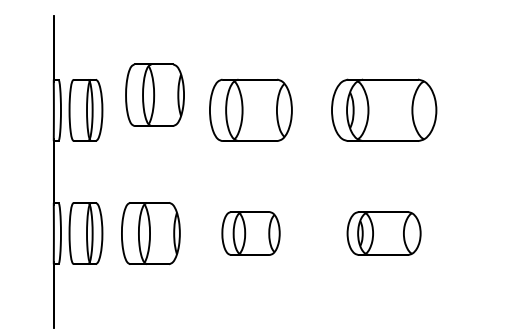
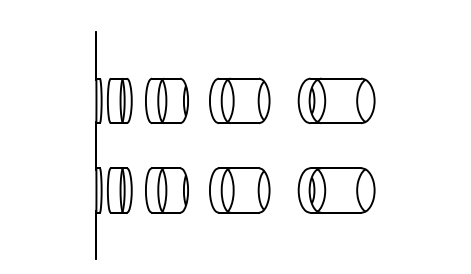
part: (154, 94) -> (166, 100), moved
part: (250, 233) -> (239, 190), size x1.43
part: (383, 233) -> (336, 190), size x1.43

